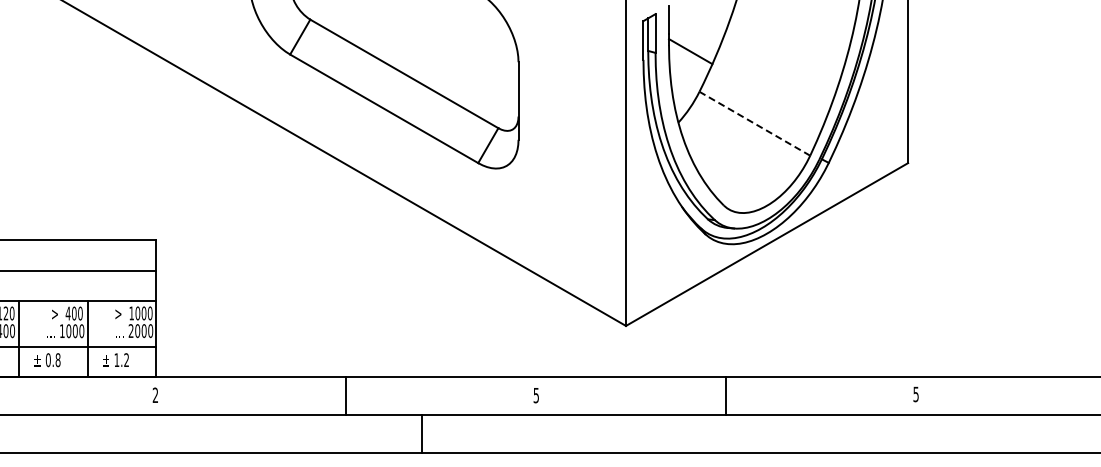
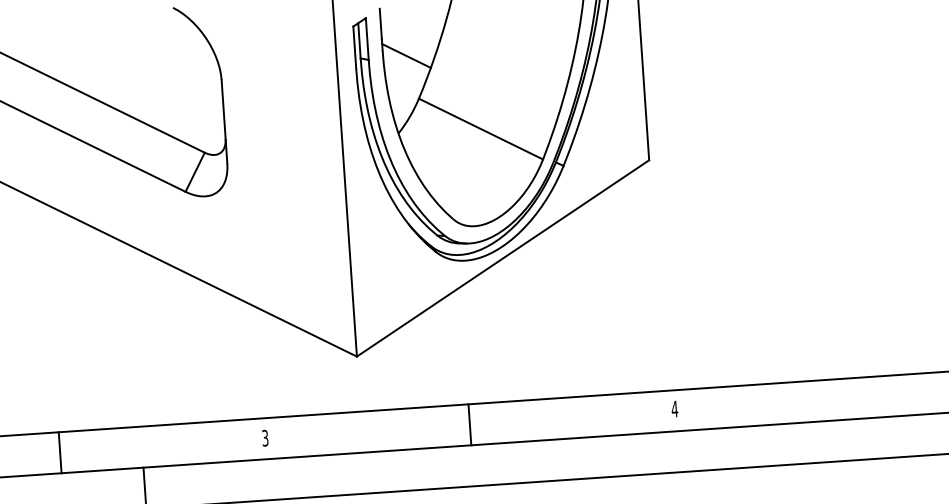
line: (754, 123) -> (480, 128), dashed -> solid
text: (535, 394) -> (264, 437), 5 -> 3
text: (916, 394) -> (675, 409), 5 -> 4

